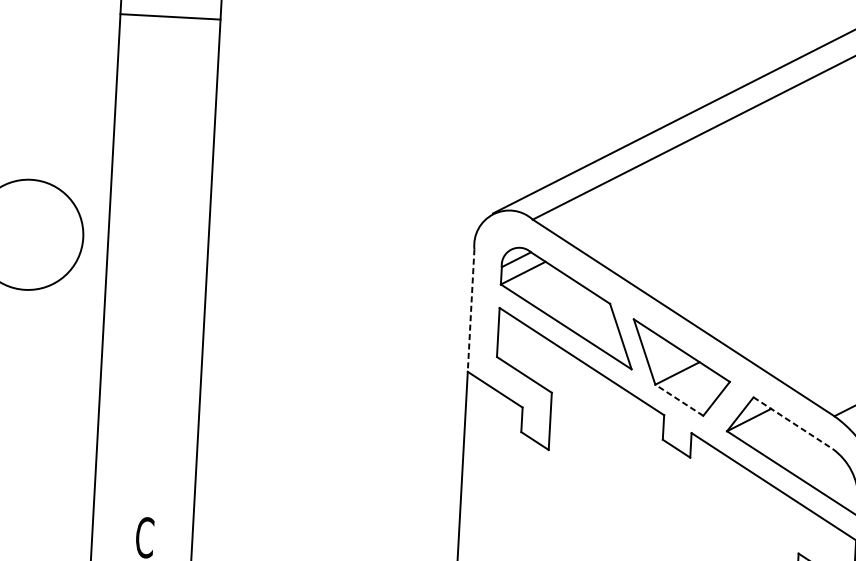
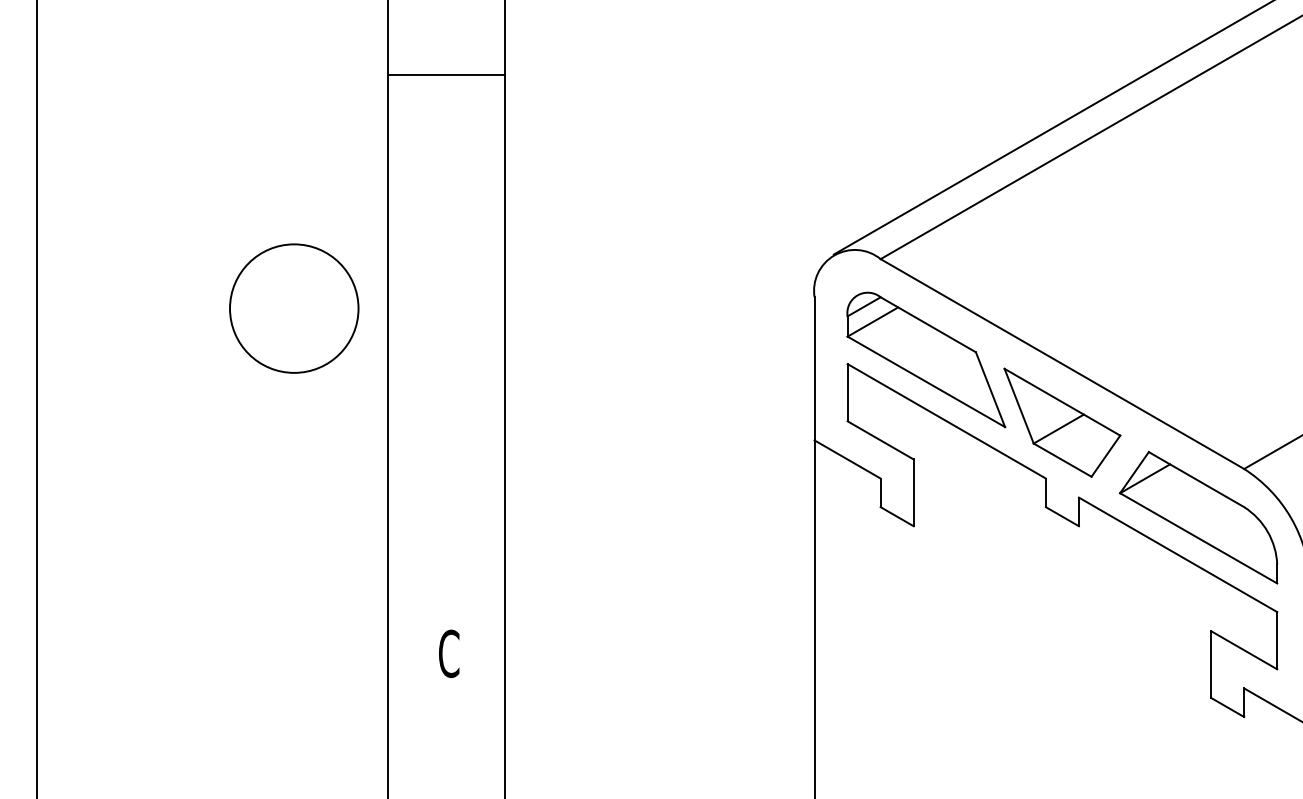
line: (169, 16) -> (445, 74), moved
line: (471, 310) -> (814, 368), dashed -> solid
line: (679, 399) -> (1062, 459), dashed -> solid
line: (793, 423) -> (1196, 479), dashed -> solid

